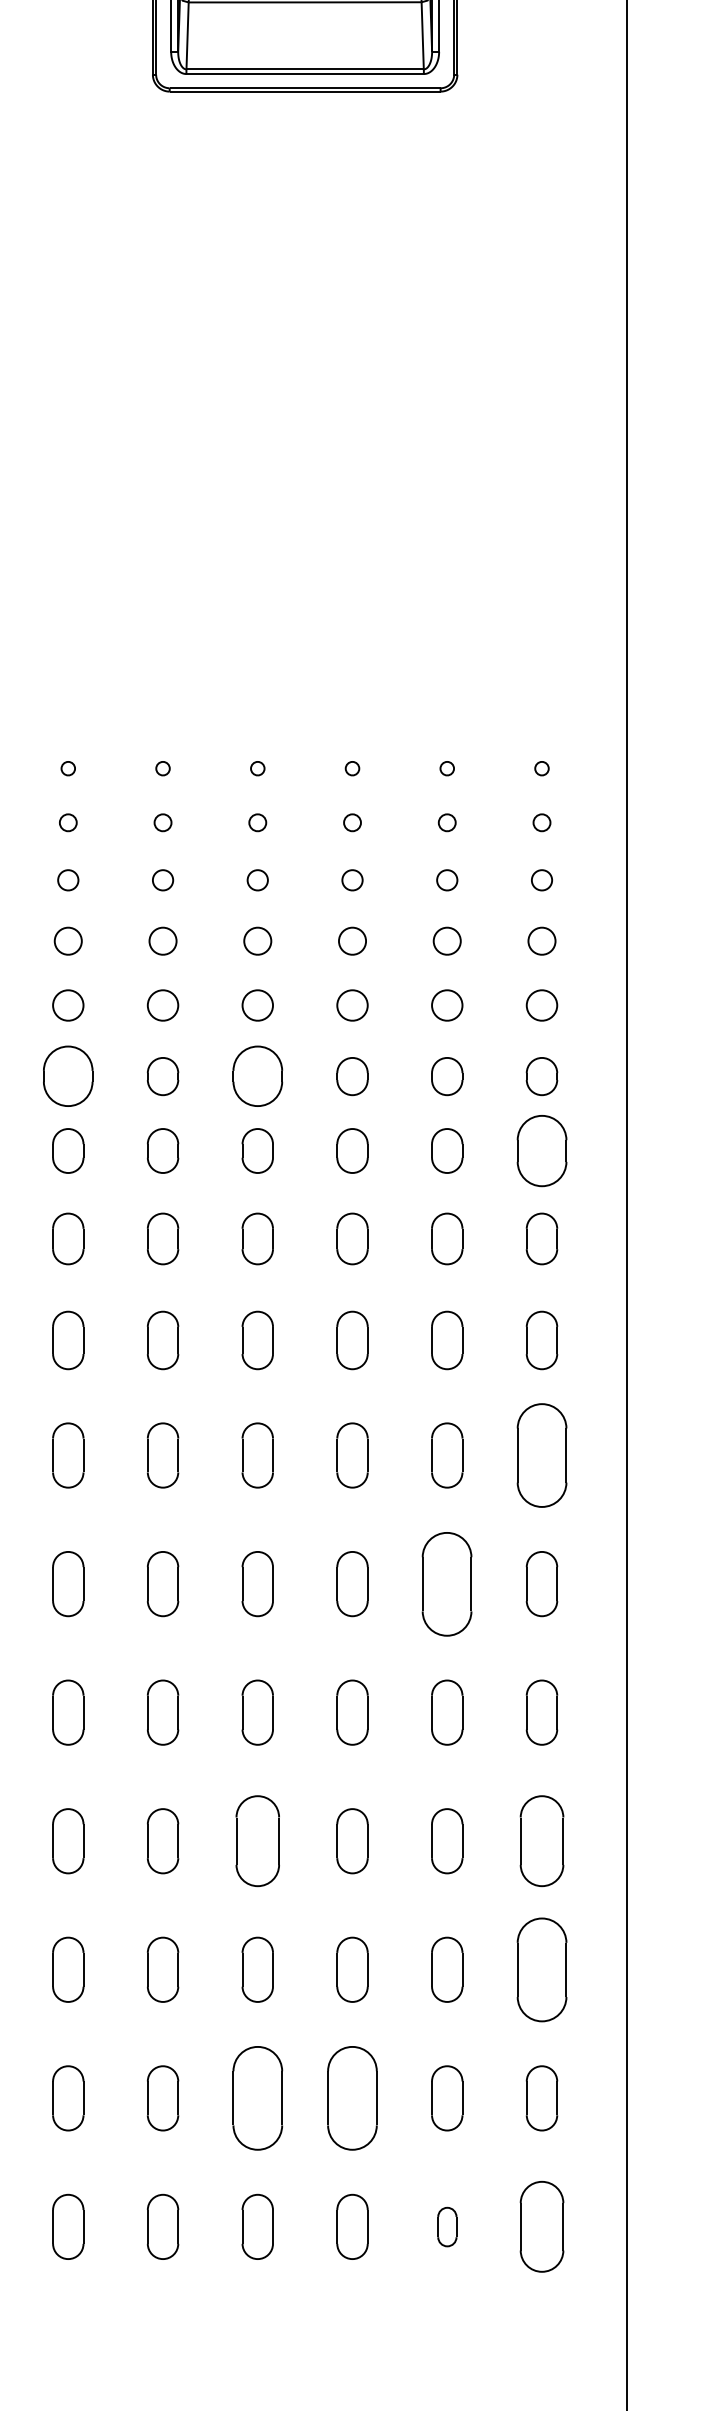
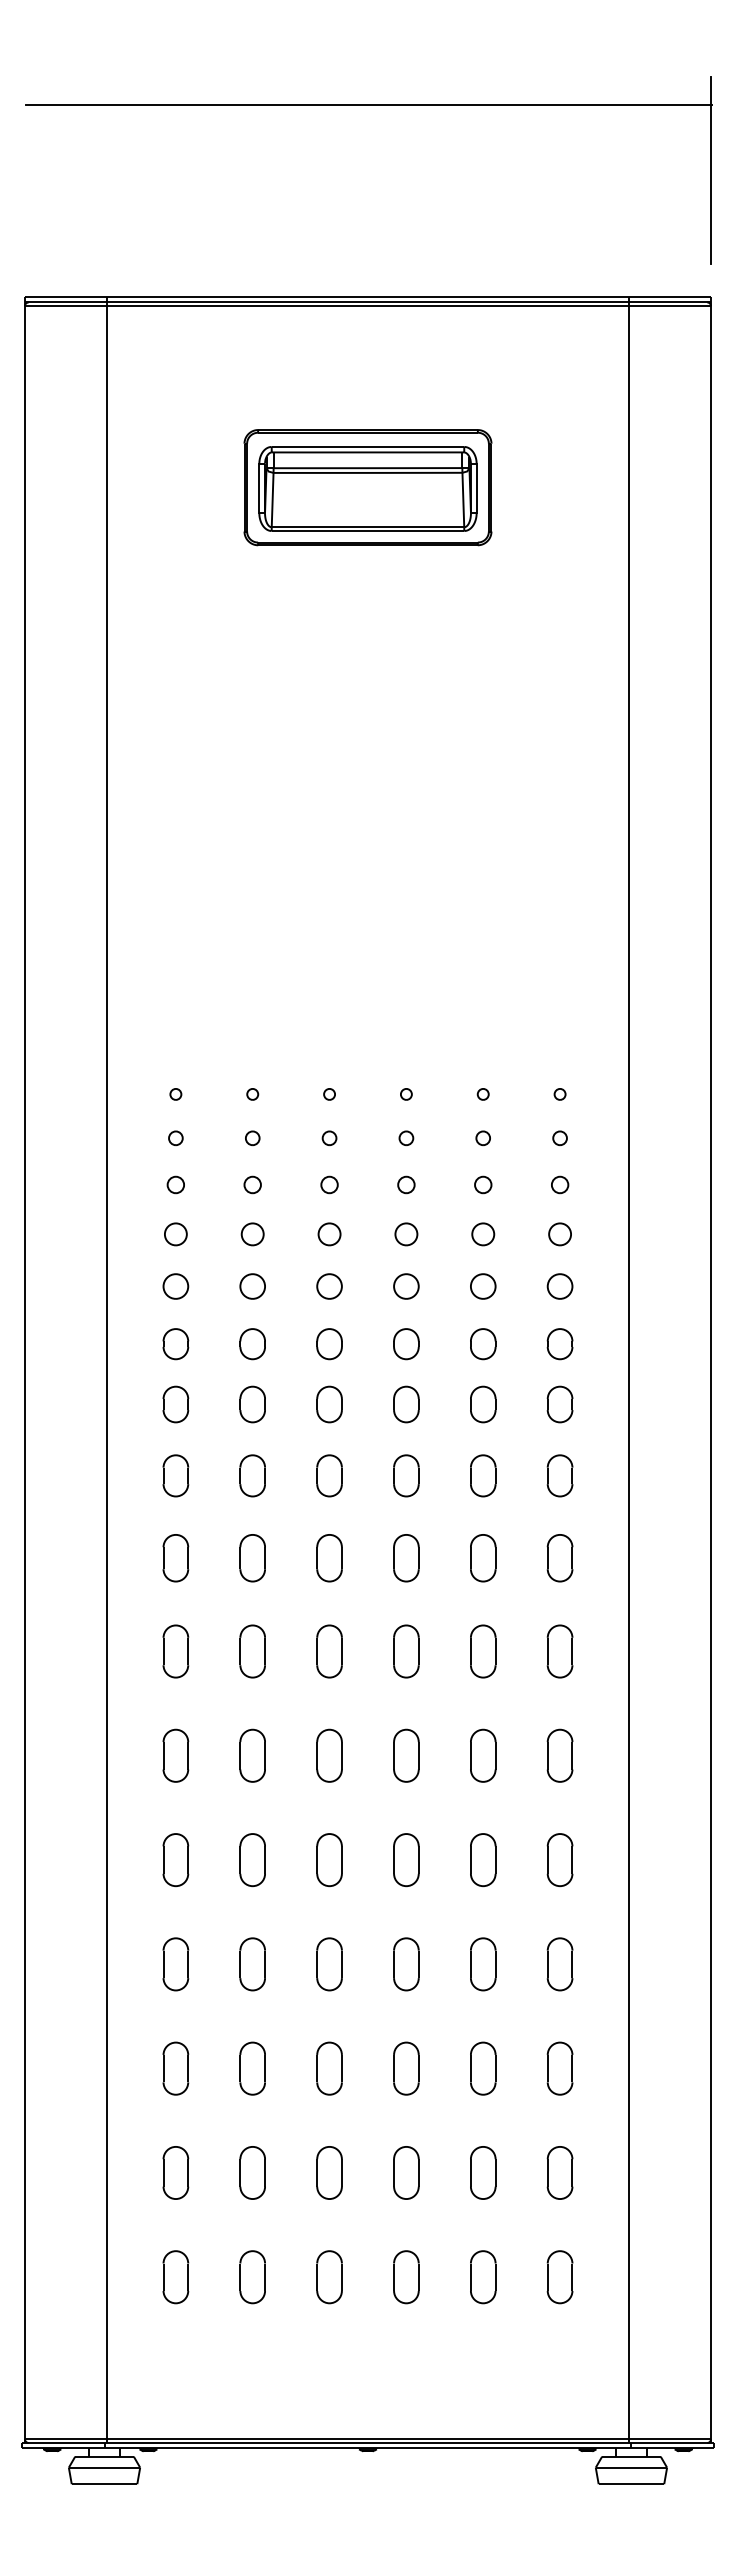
part: (67, 1076) -> (175, 1344), size x0.62
part: (257, 1076) -> (329, 1344), size x0.62
part: (541, 1150) -> (559, 1404), size x0.62
part: (541, 1455) -> (559, 1651), size x0.62
part: (447, 1583) -> (483, 1755), size x0.62
part: (257, 1841) -> (329, 1964), size x0.71
part: (541, 1841) -> (559, 1964), size x0.71
part: (541, 1969) -> (559, 2068), size x0.62
part: (257, 2097) -> (329, 2172), size x0.62
part: (352, 2097) -> (406, 2172), size x0.62
part: (447, 2227) -> (483, 2277), size x1.67
part: (541, 2227) -> (559, 2277), size x0.71

